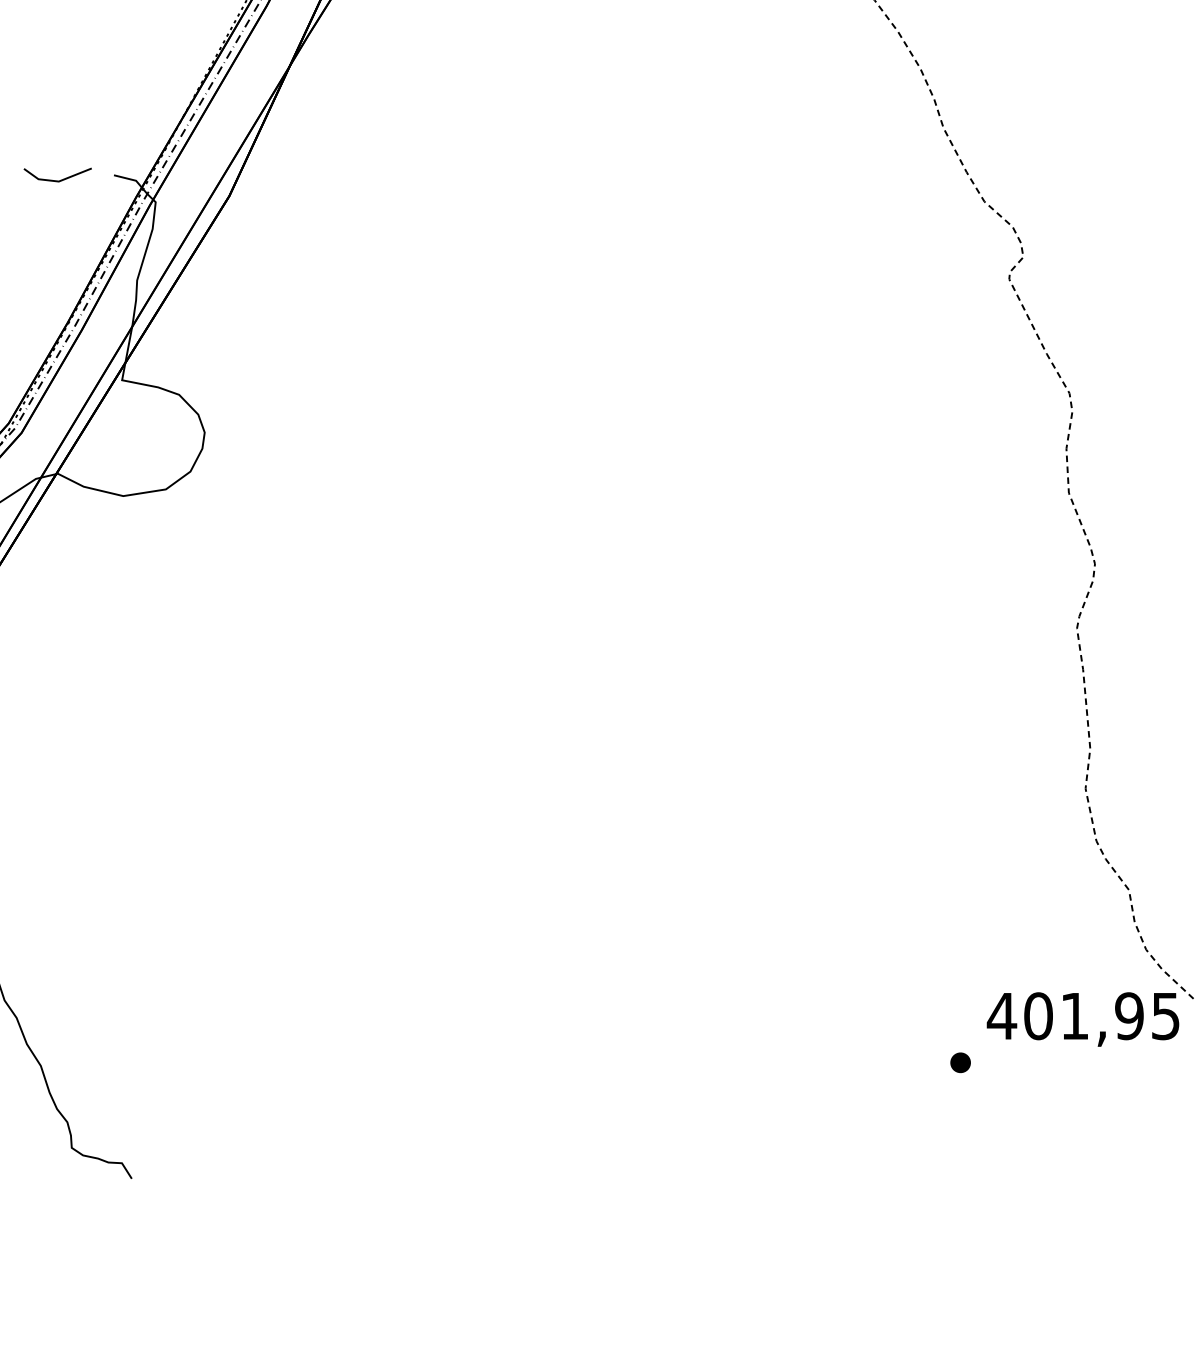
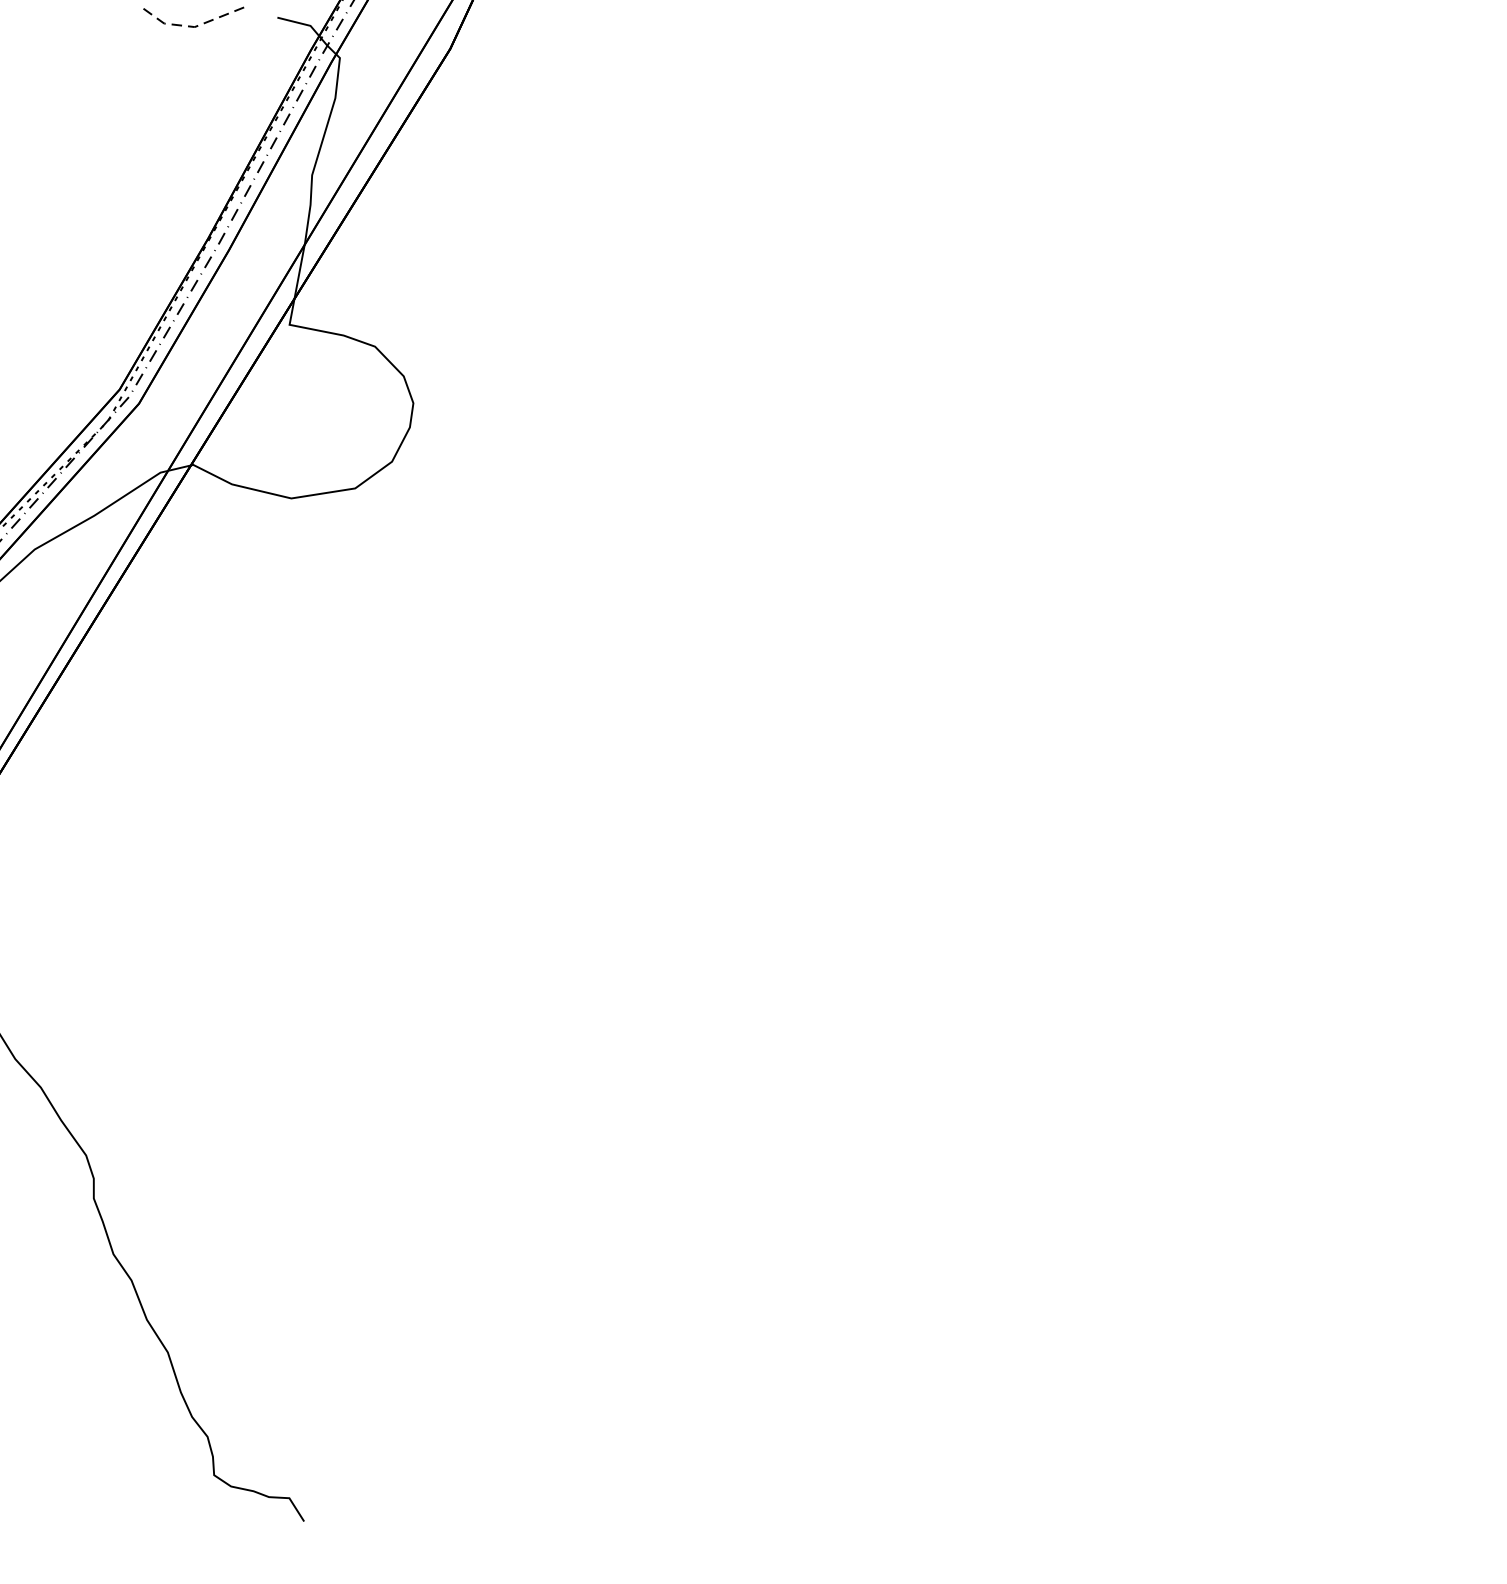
line: (56, 181) -> (191, 26), solid -> dashed

